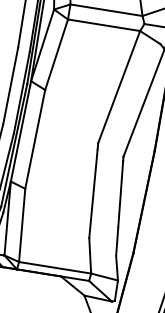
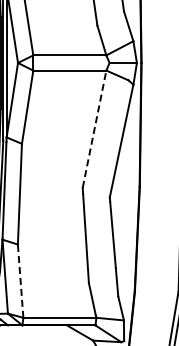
line: (119, 87) -> (94, 129), solid -> dashed
line: (21, 225) -> (20, 281), solid -> dashed

